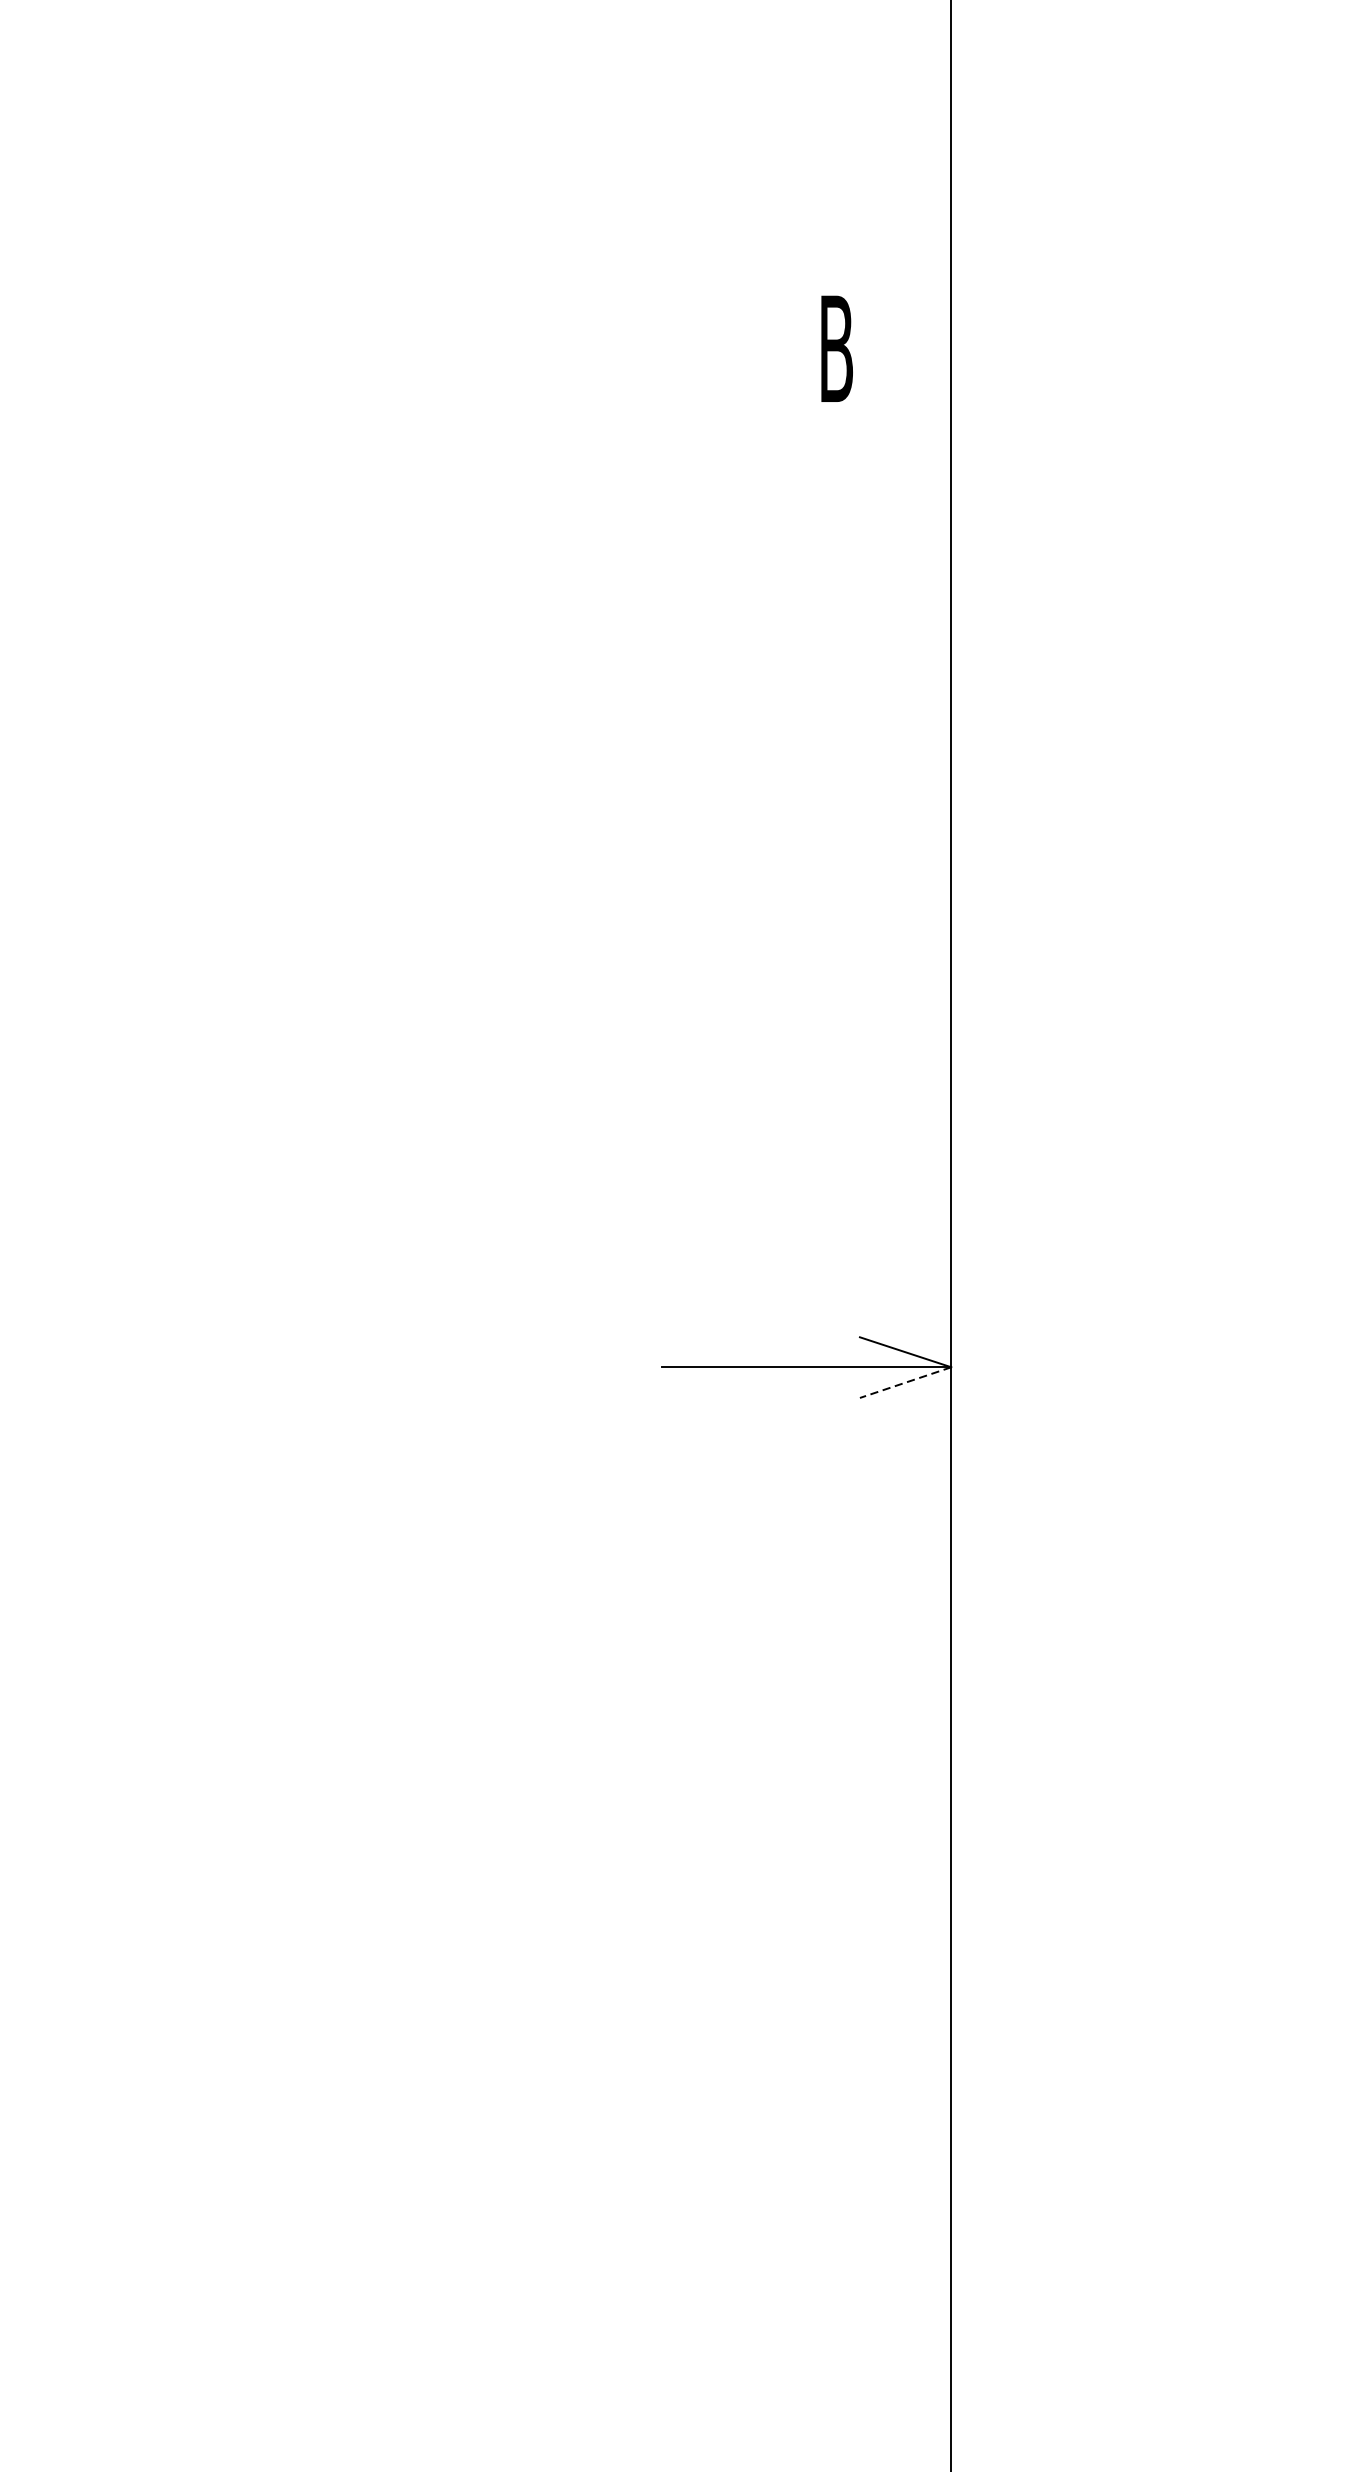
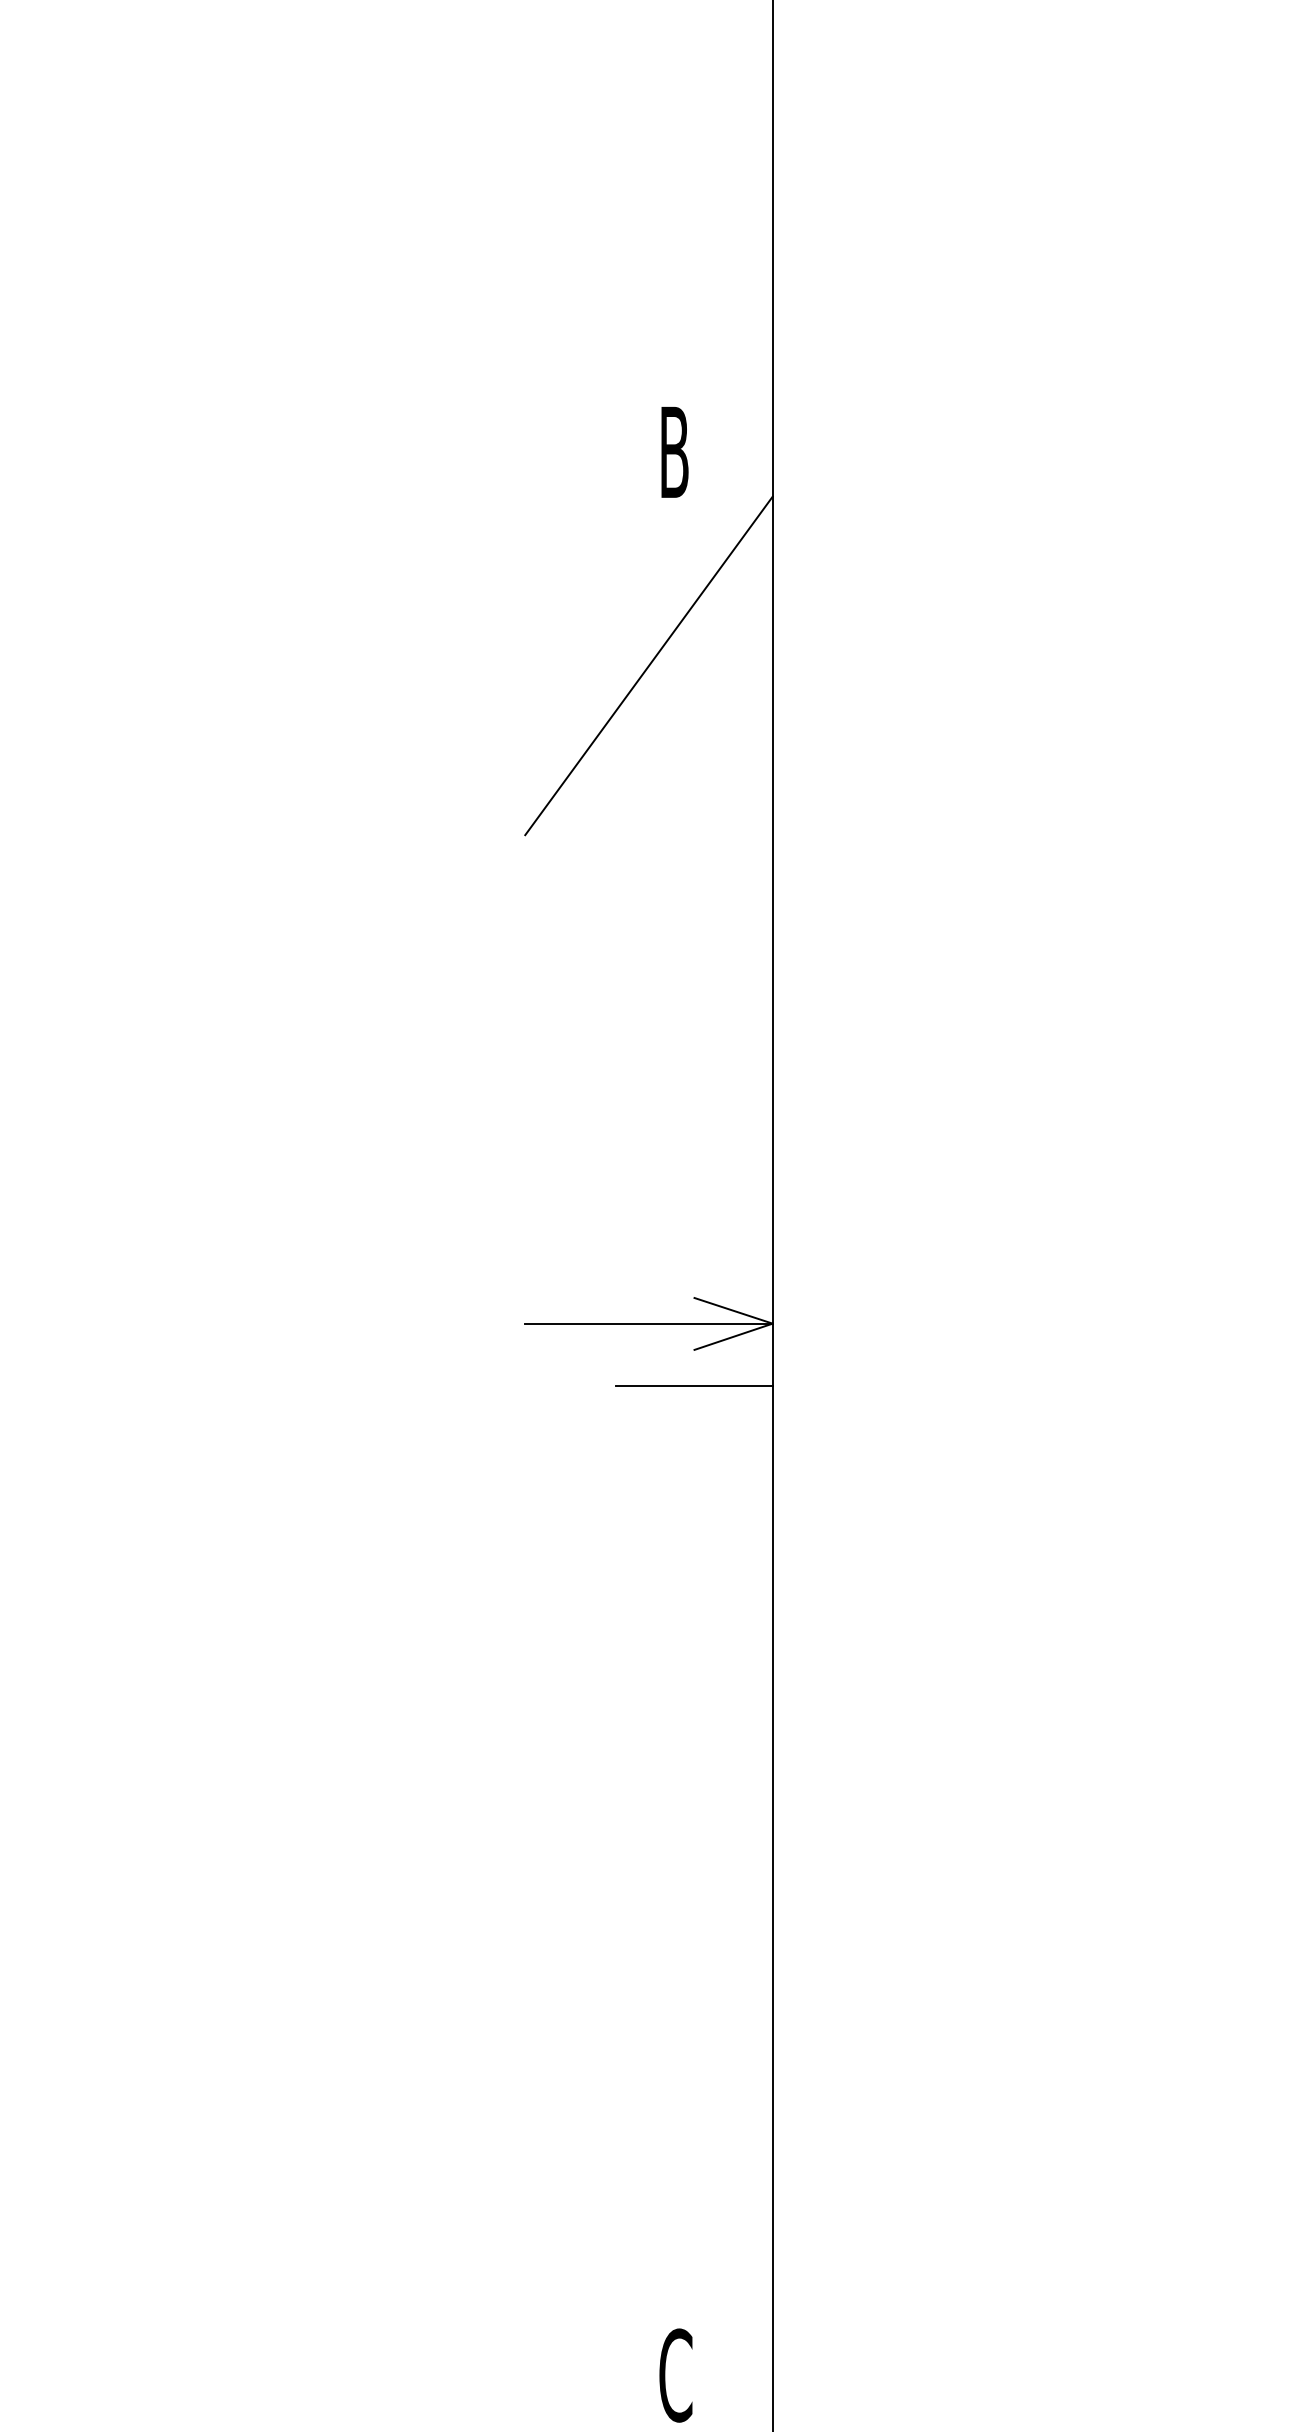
line: (806, 598) -> (648, 665), added
line: (905, 1382) -> (733, 1336), dashed -> solid
line: (859, 1440) -> (694, 1386), added

